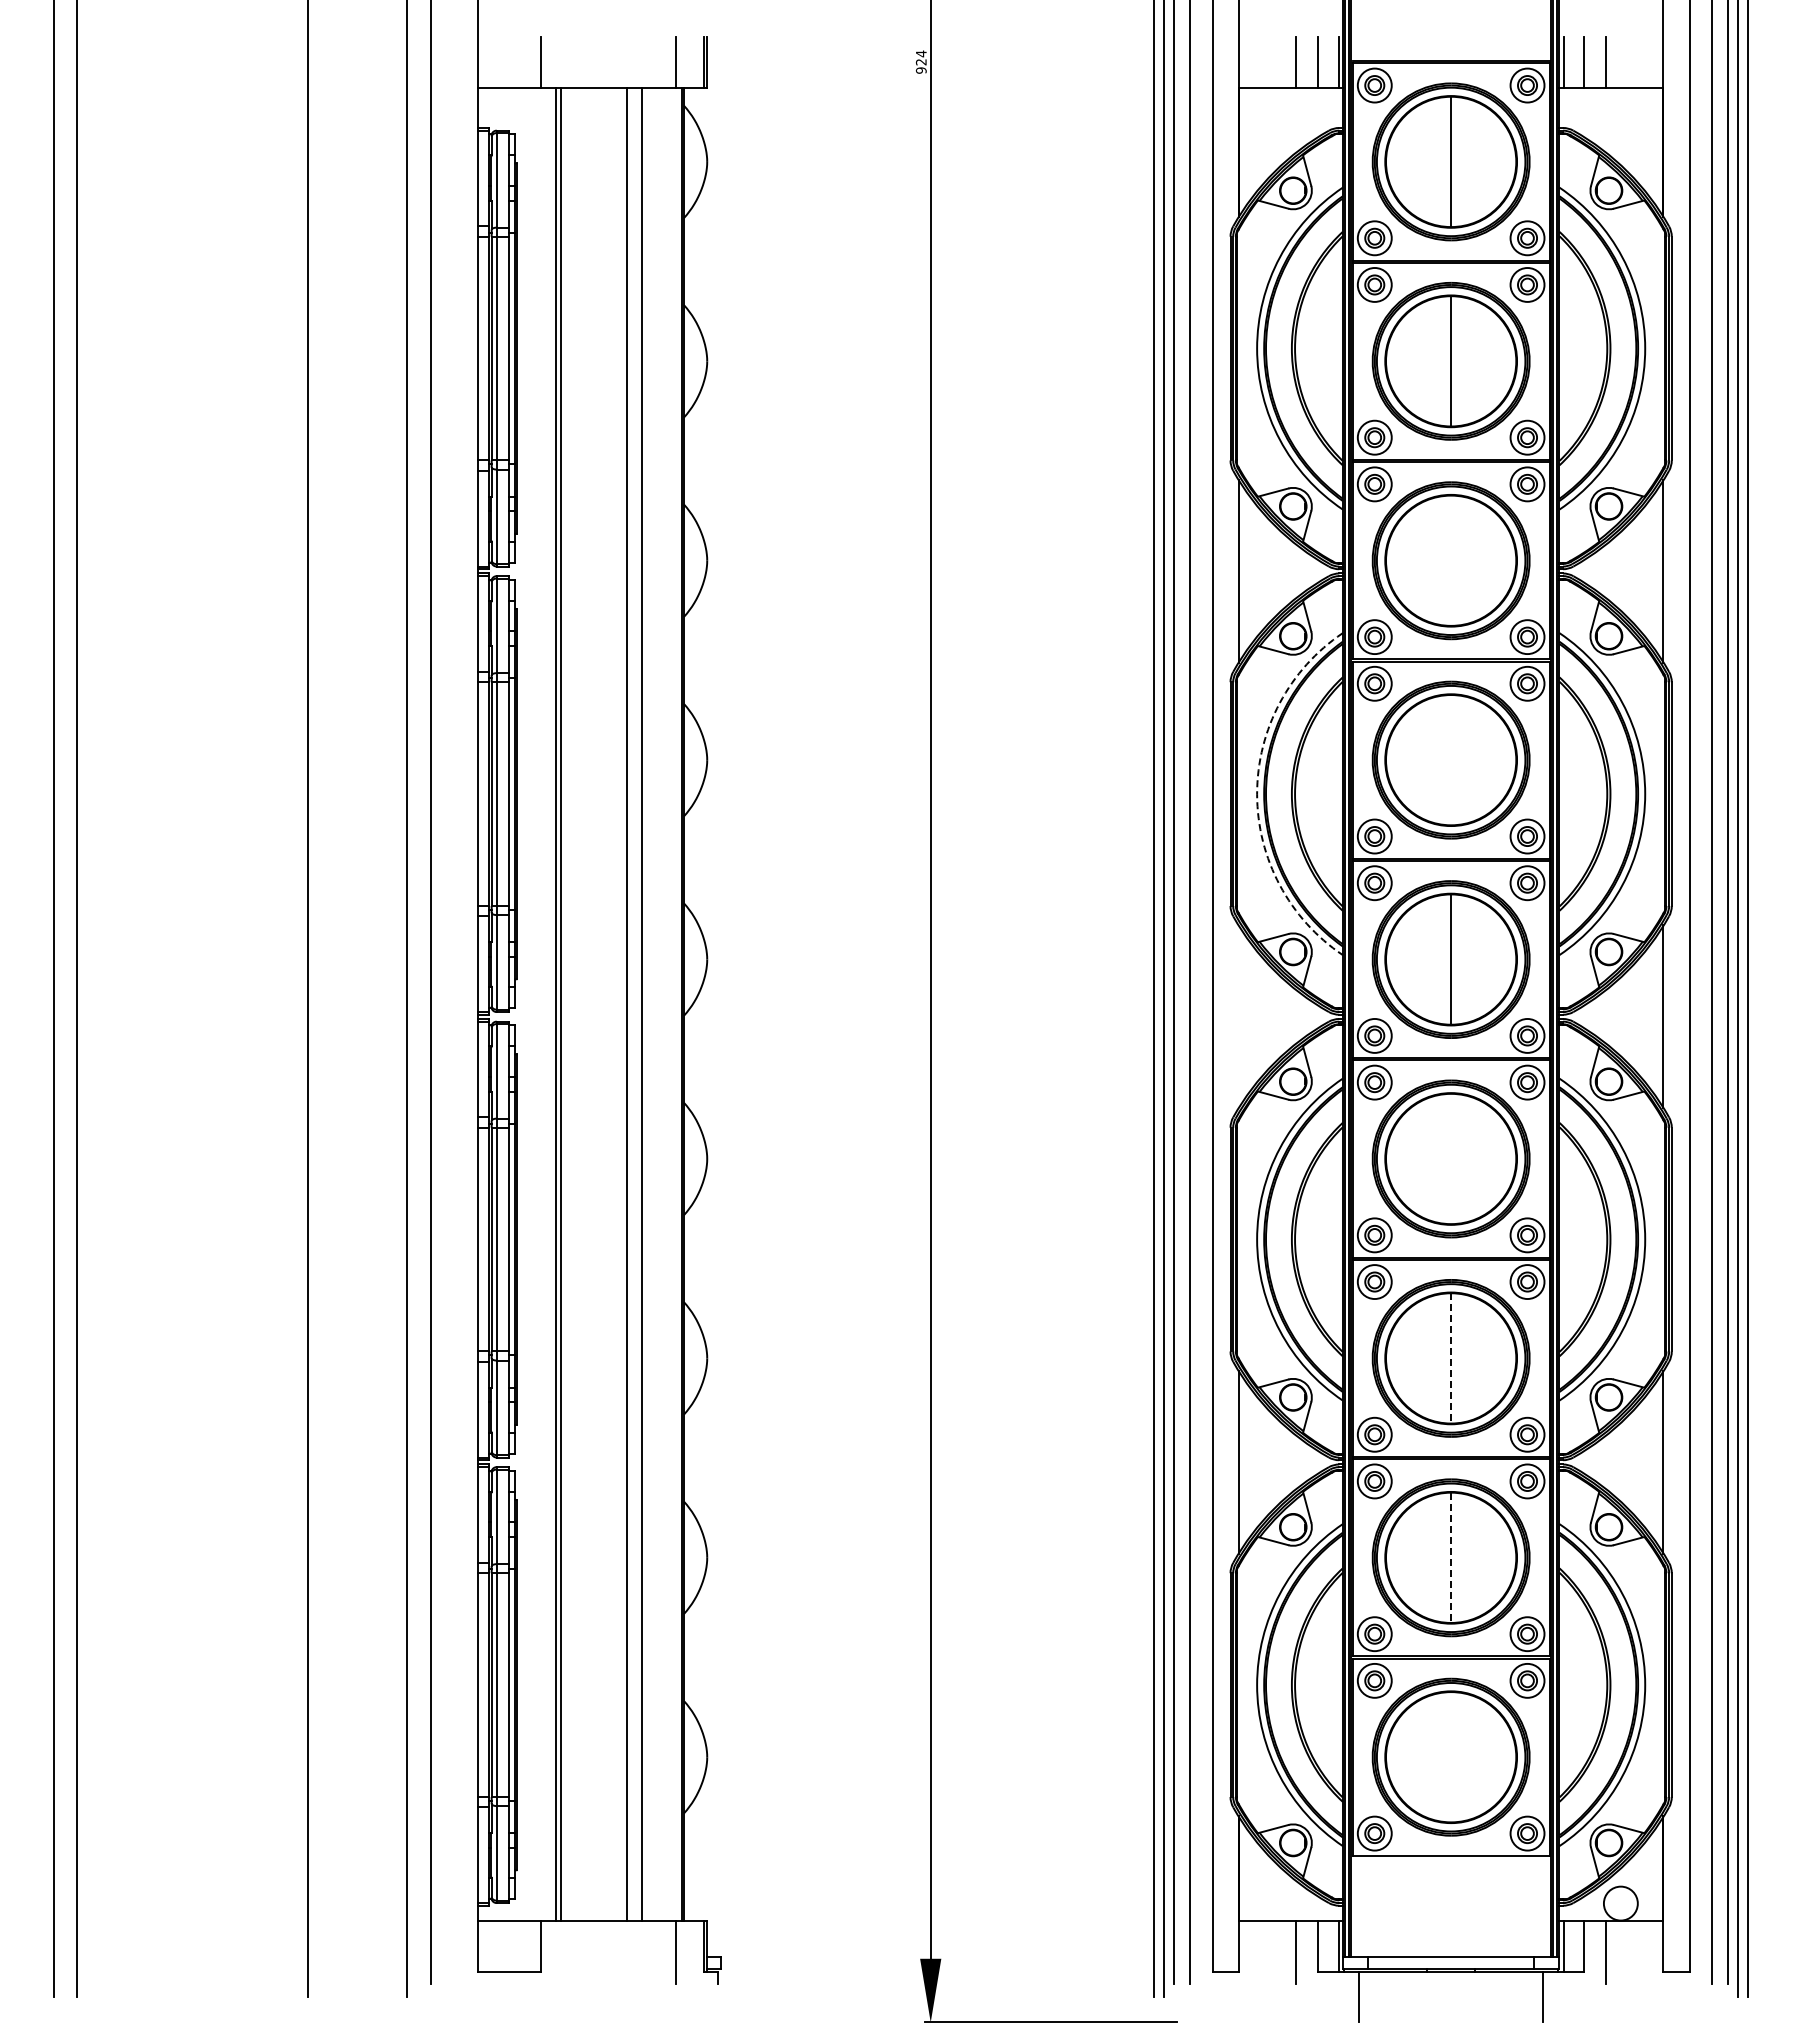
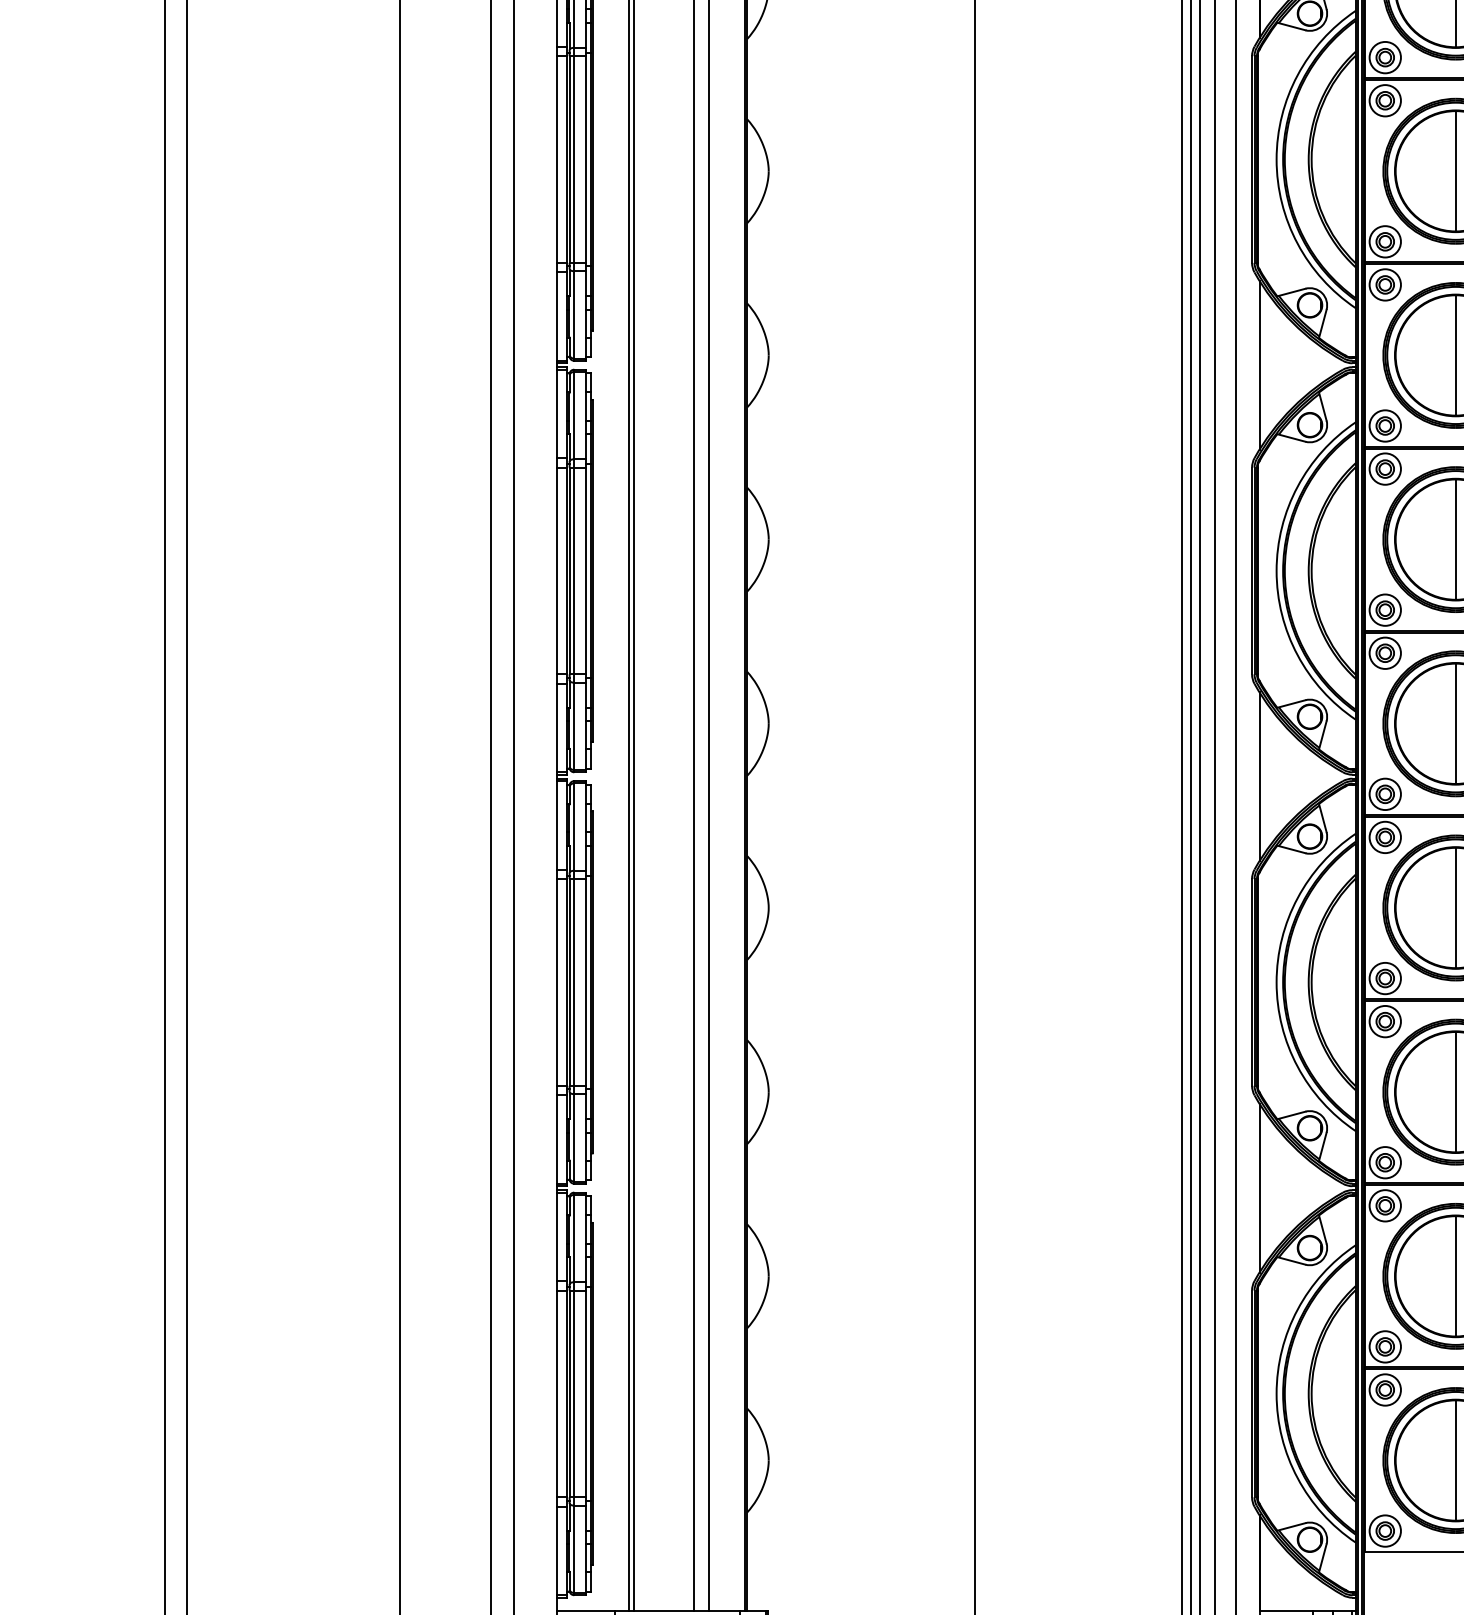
line: (1451, 560) -> (1456, 355), added
line: (1451, 760) -> (1456, 539), added
arc: (1257, 794) -> (1276, 571), dashed -> solid
line: (1239, 1016) -> (1260, 776), added
line: (1451, 1158) -> (1456, 907), added
line: (1451, 1358) -> (1456, 1092), dashed -> solid
line: (1451, 1558) -> (1456, 1276), dashed -> solid
line: (1451, 1757) -> (1456, 1460), added

